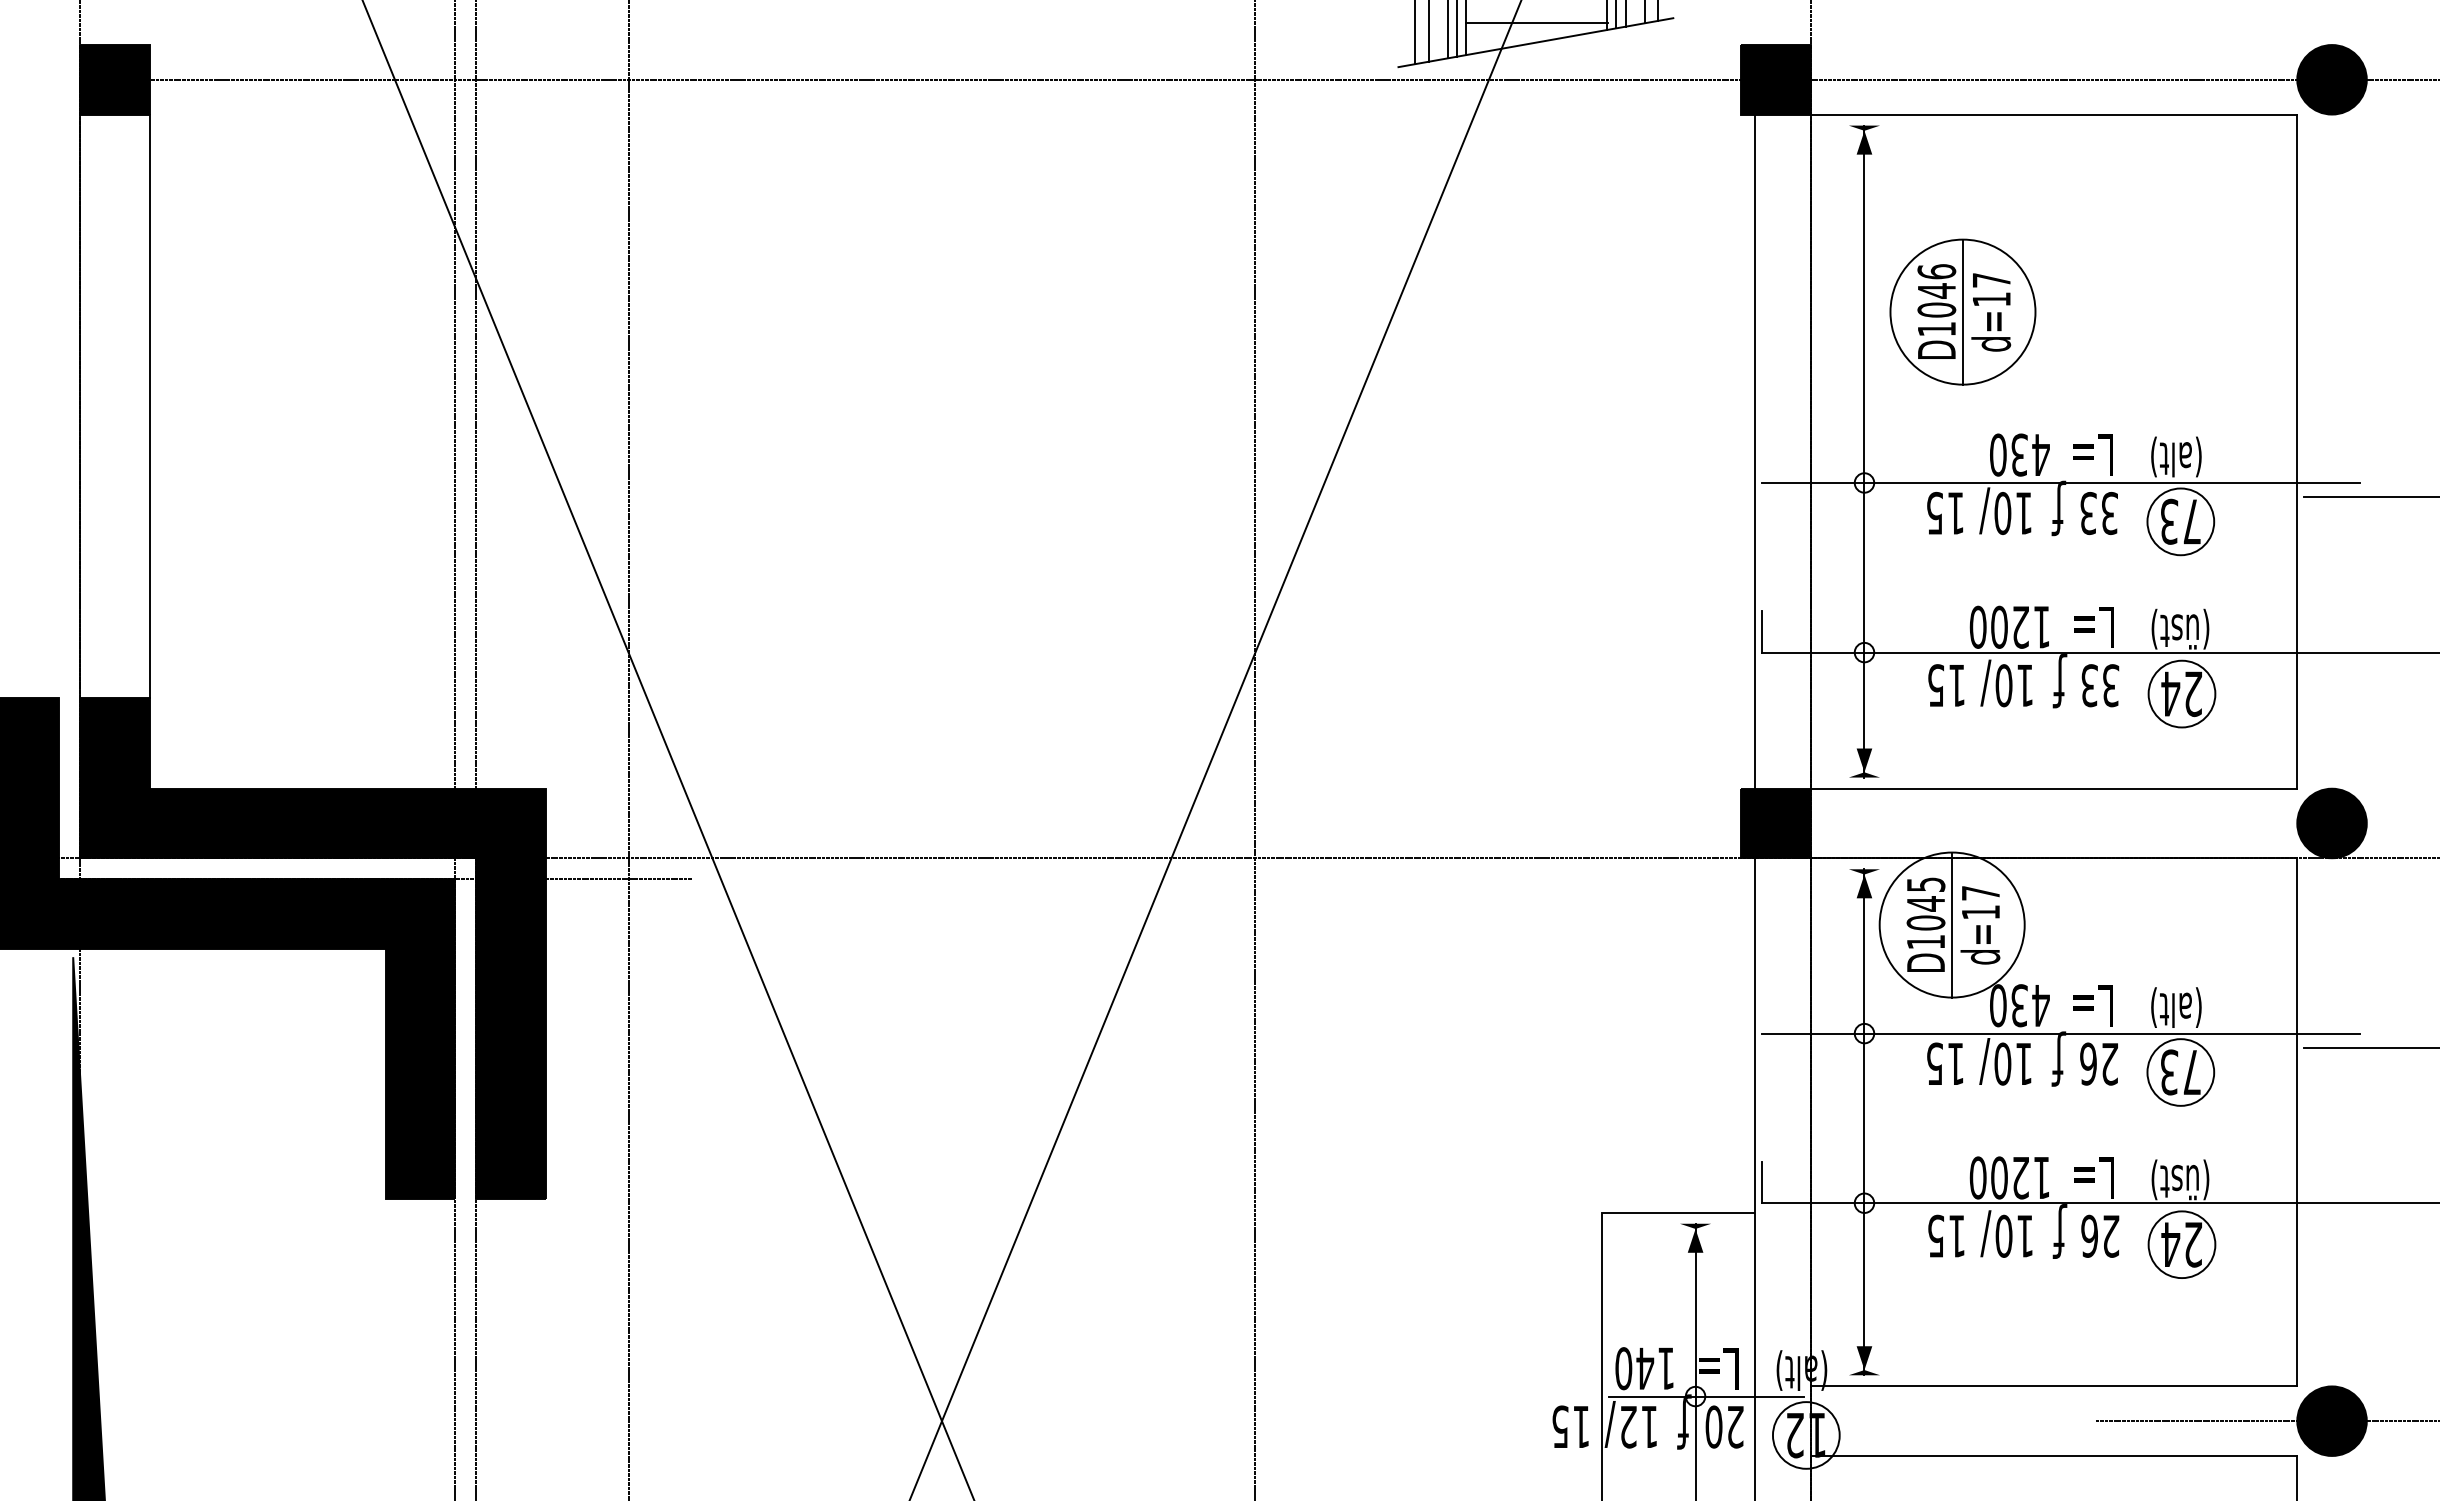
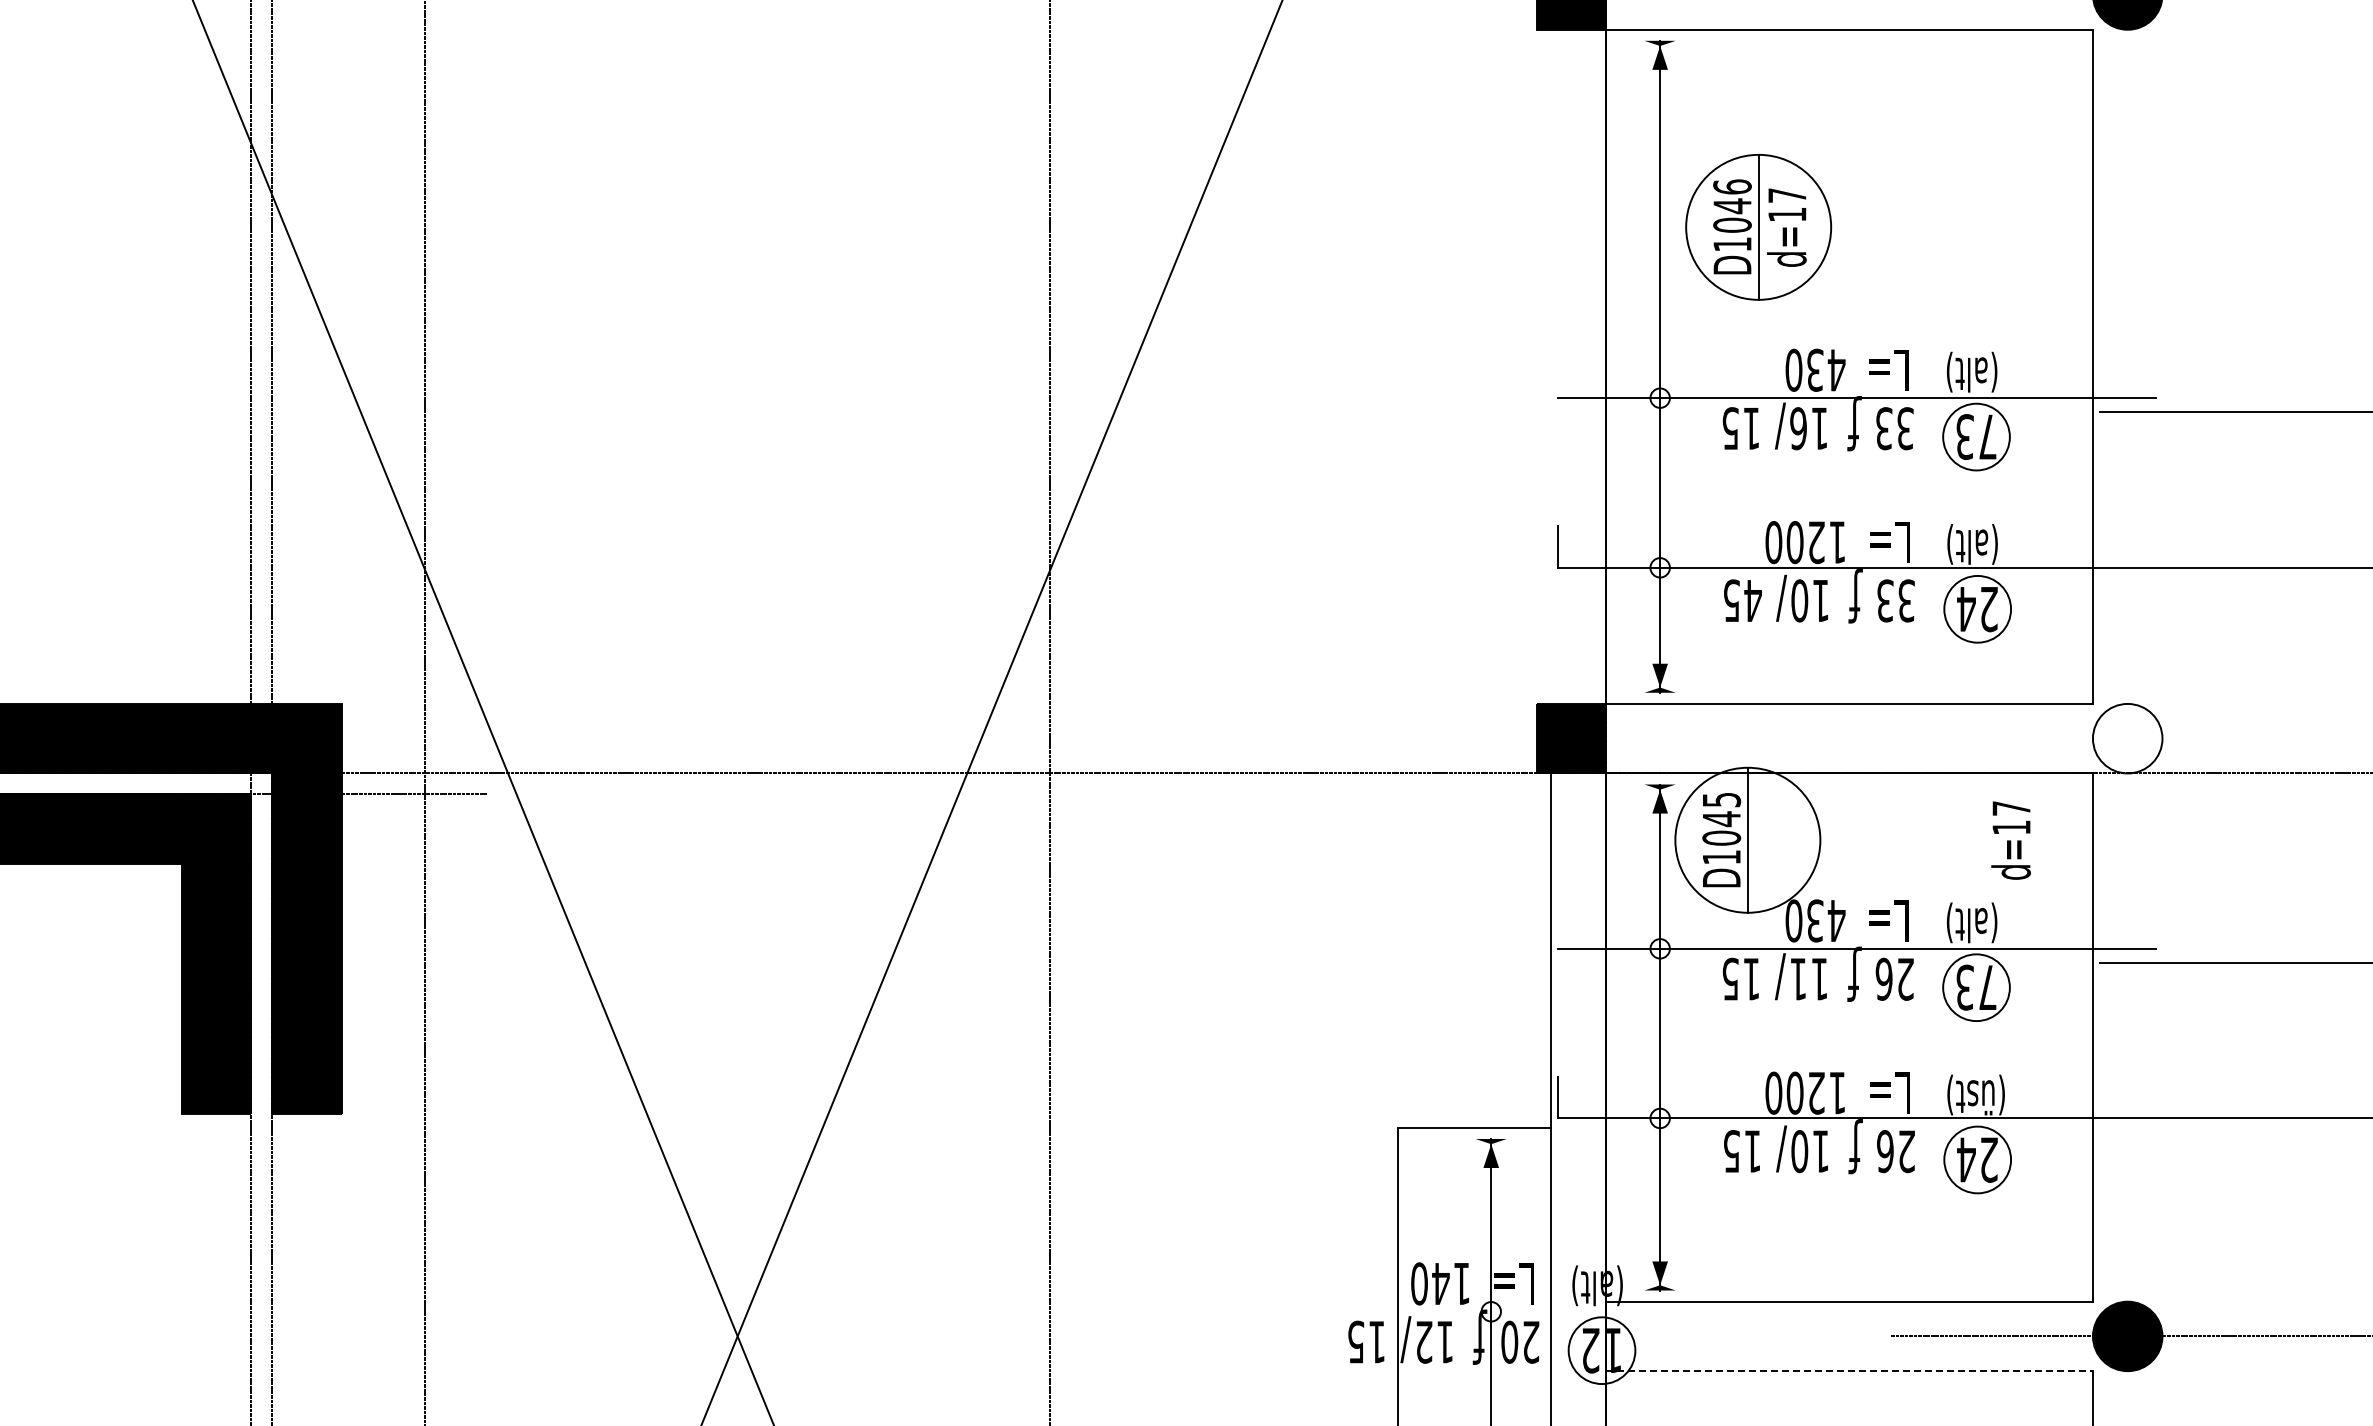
line: (1755, 451) -> (1551, 366), removed
text: (2002, 513) -> (1798, 428), 10 -> 16
text: (2190, 628) -> (1986, 543), (üst) -> (alt)
text: (1957, 685) -> (1753, 600), 15 -> 45
fill: (2331, 823) -> (2127, 738), removed
text: (1980, 925) -> (2011, 840), moved
text: (2002, 1063) -> (1798, 978), 10 -> 11
line: (1706, 1396) -> (1502, 1311), removed
line: (2054, 1455) -> (1850, 1370), solid -> dashed

